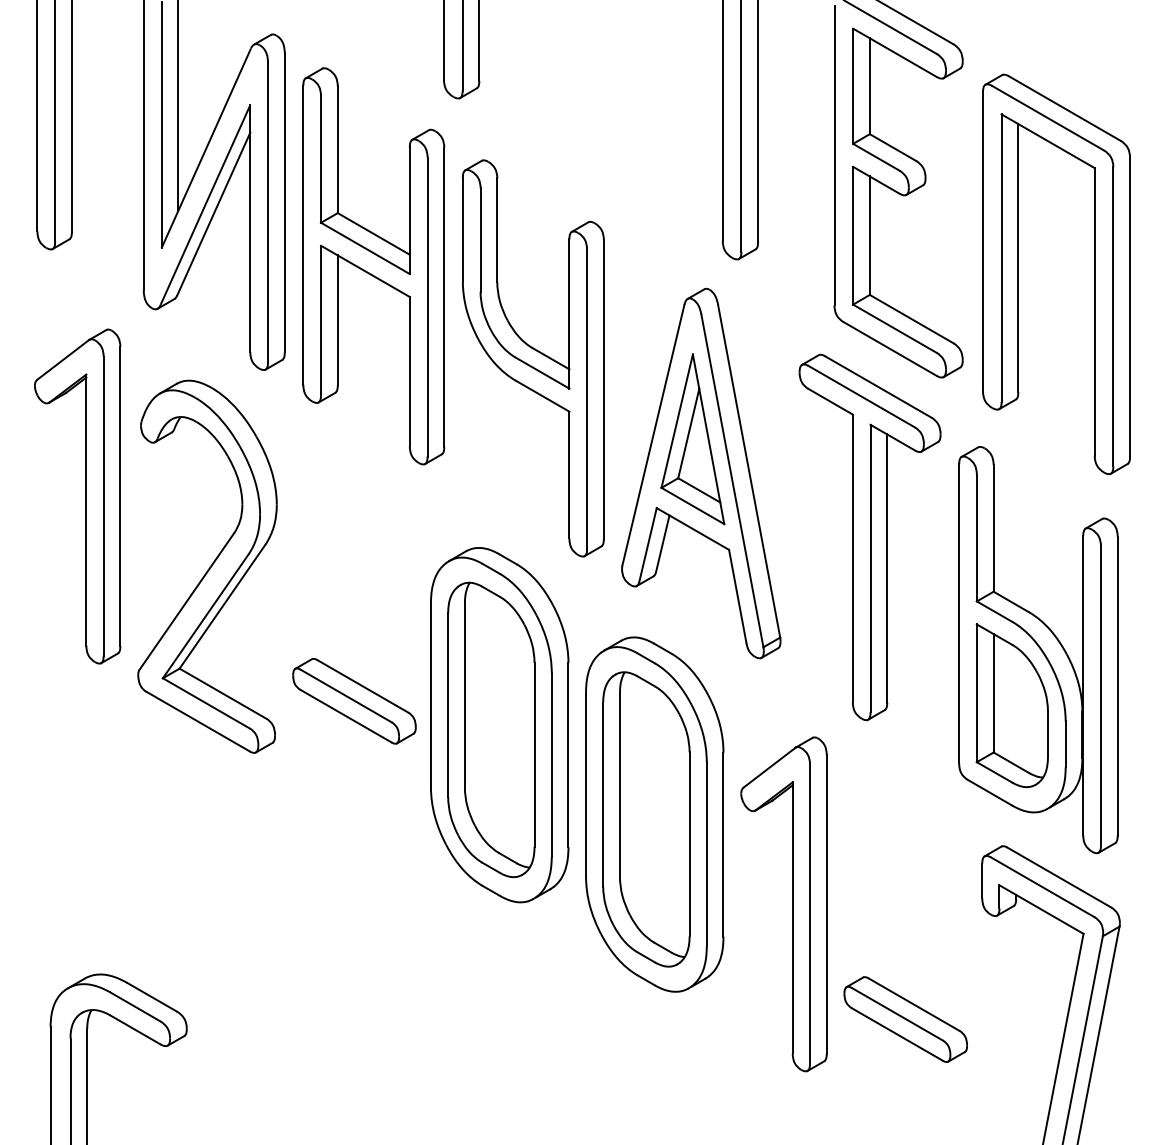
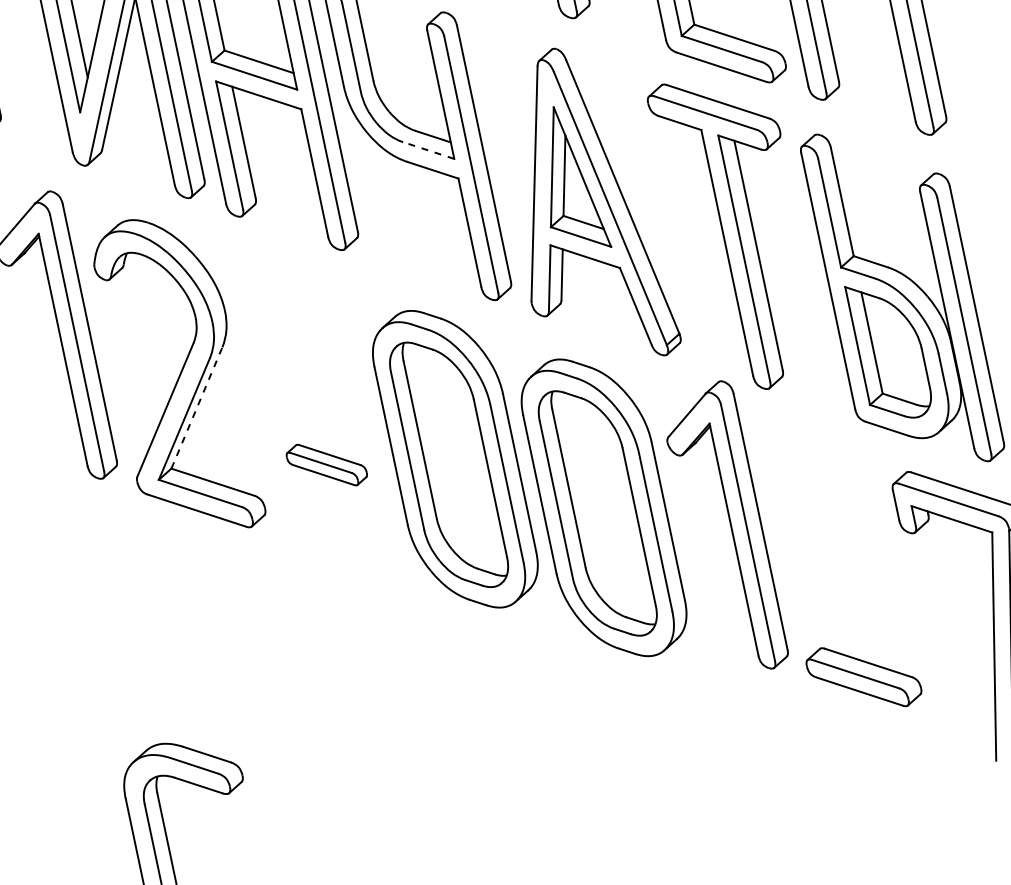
line: (542, 373) -> (428, 150), solid -> dashed
line: (222, 606) -> (196, 407), solid -> dashed
part: (354, 701) -> (326, 465), size x0.7
part: (792, 904) -> (731, 528), moved
part: (905, 1019) -> (863, 677), moved

